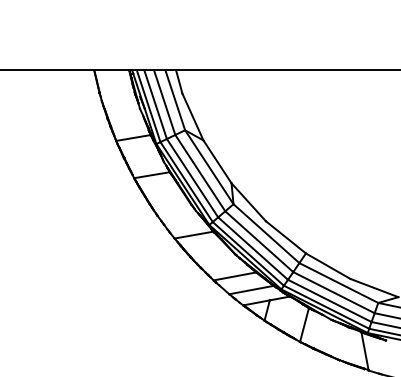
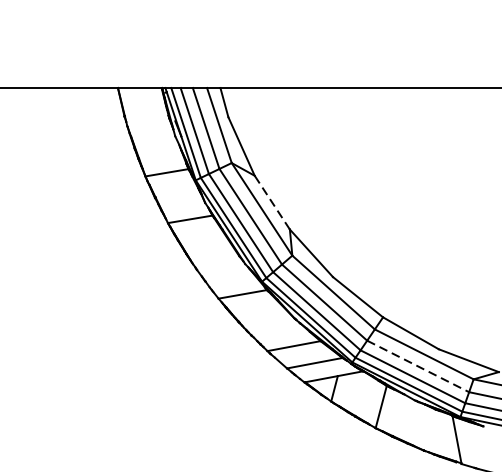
line: (217, 161) -> (272, 202), solid -> dashed
line: (333, 292) -> (417, 366), solid -> dashed

